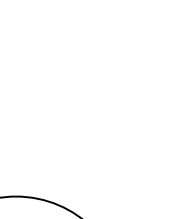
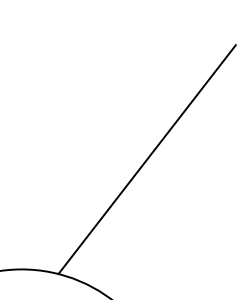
line: (107, 116) -> (146, 159), added

